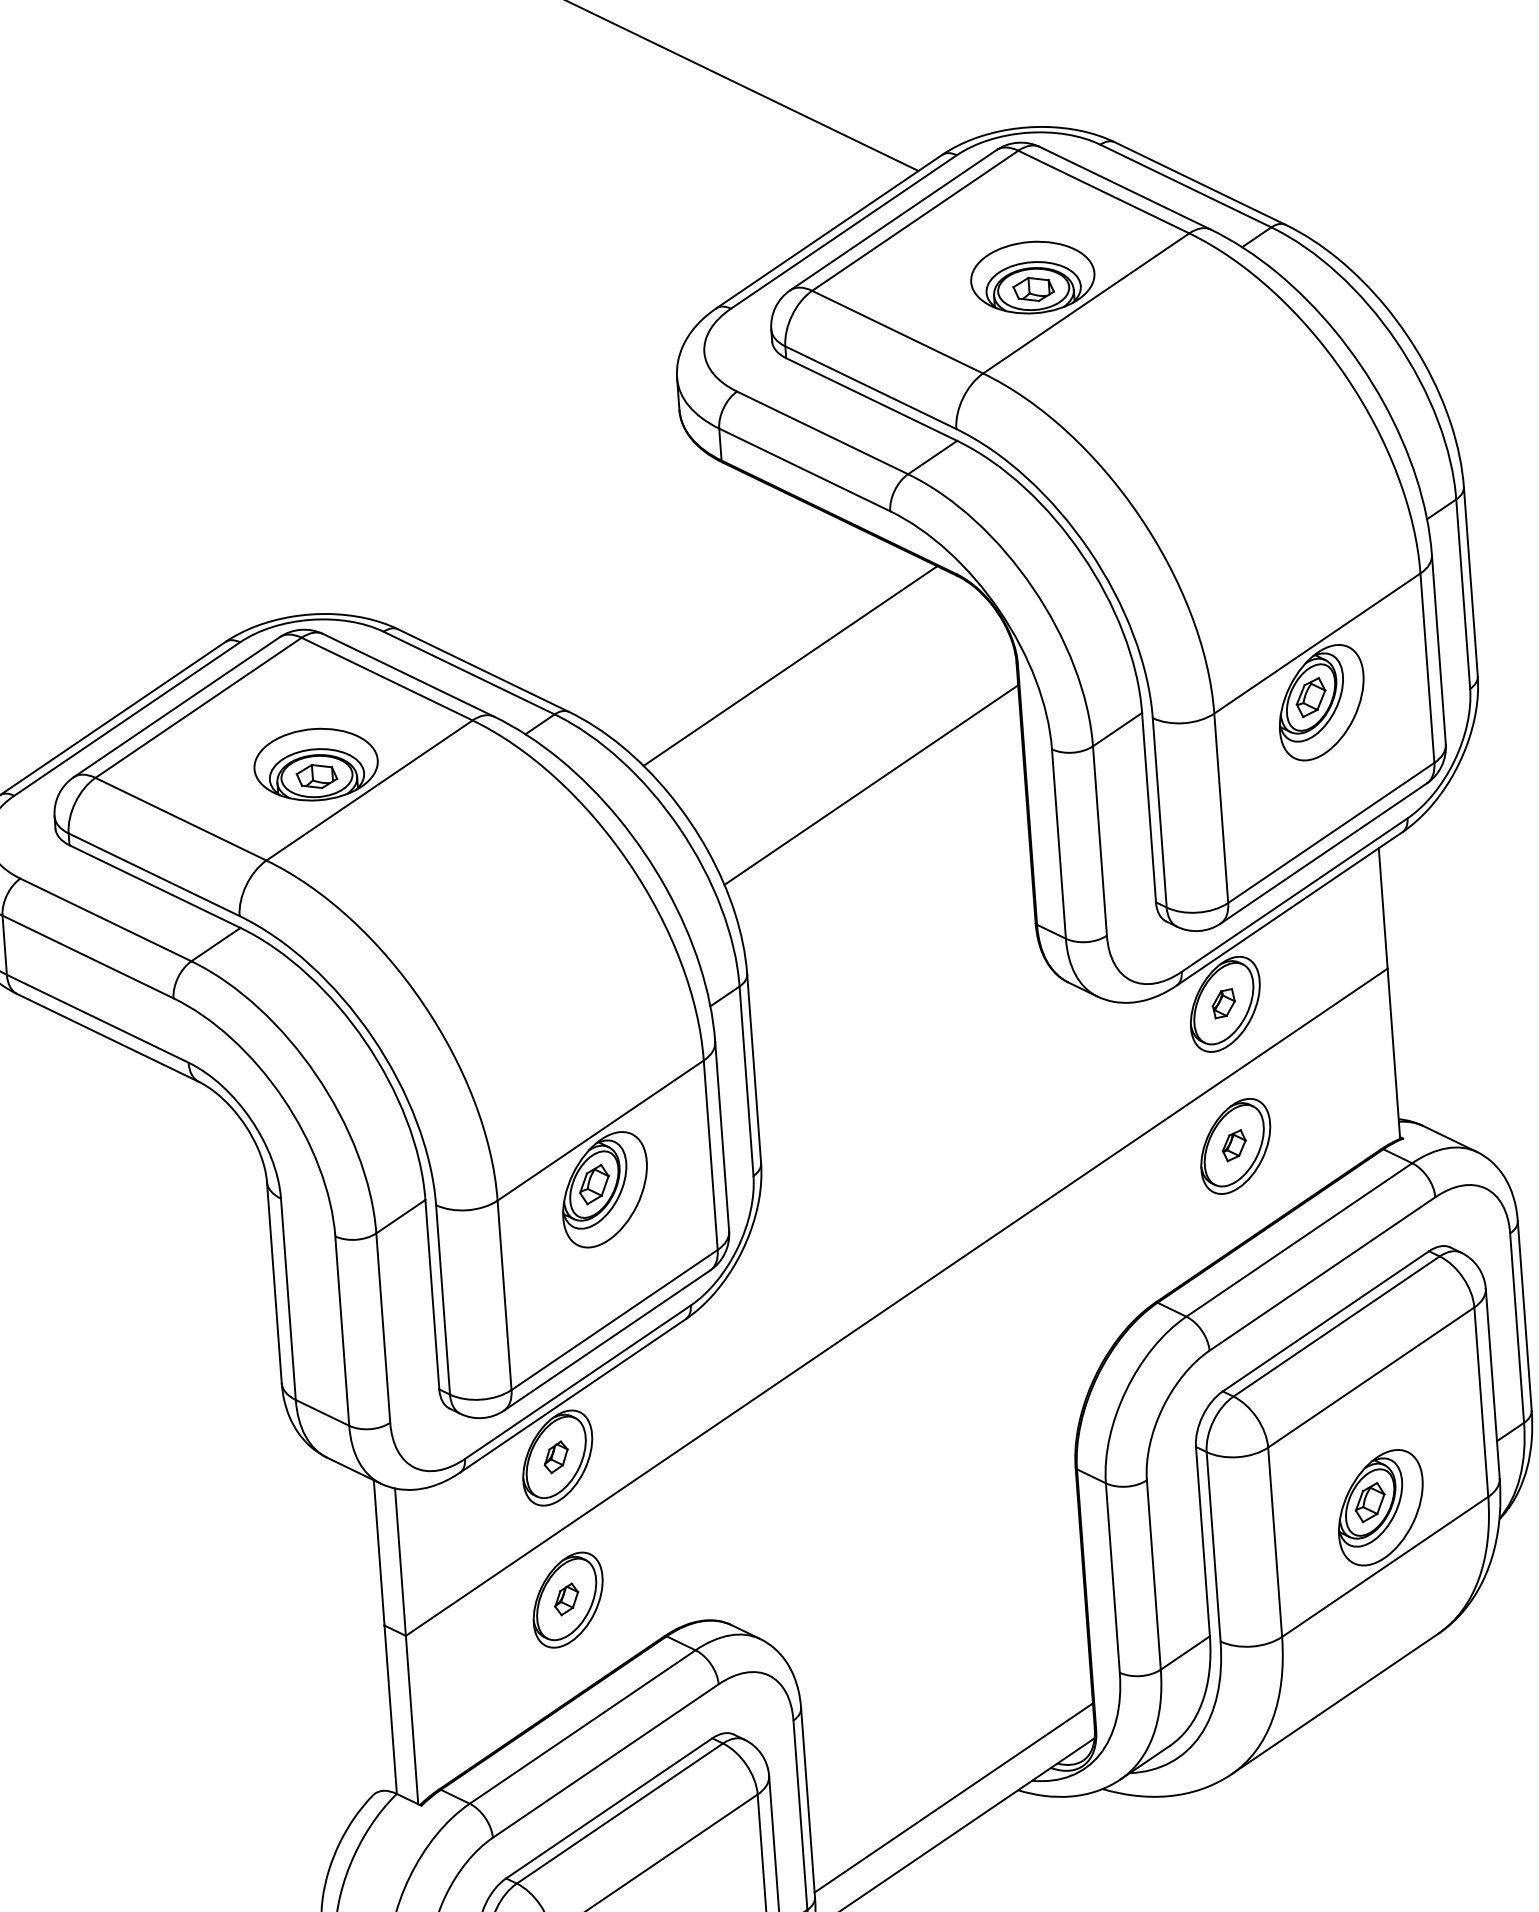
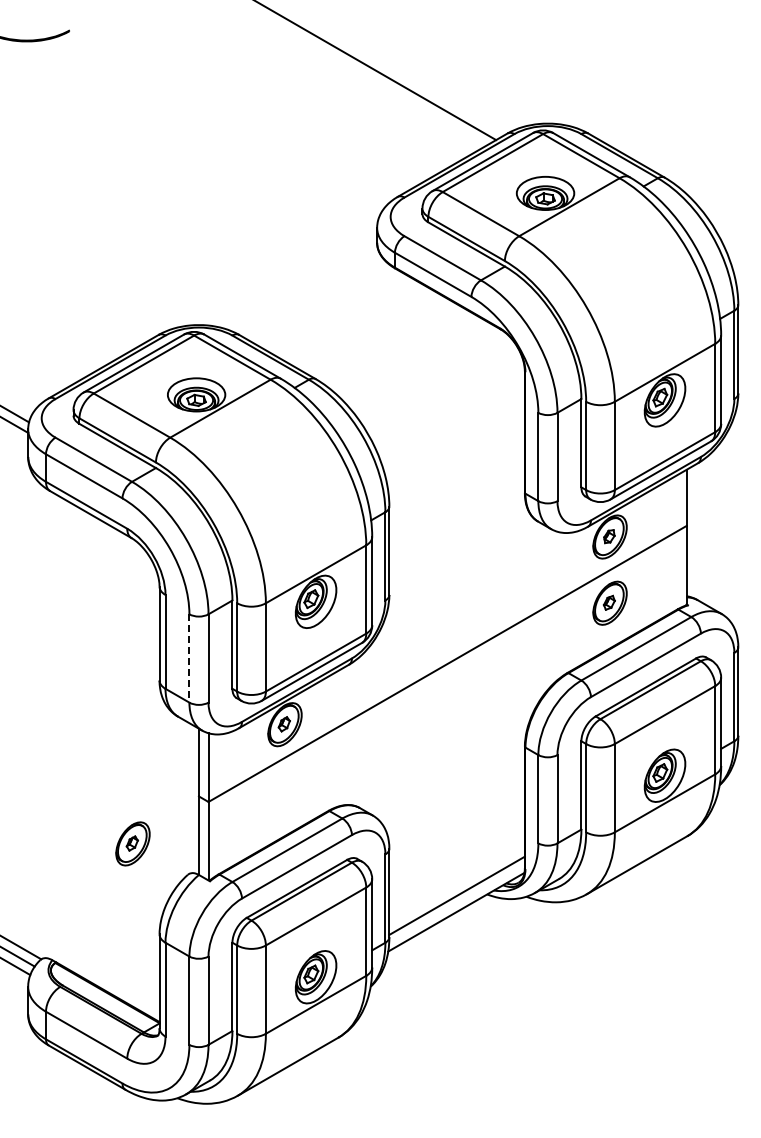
line: (789, 666) -> (419, 365), removed
line: (869, 785) -> (452, 423), removed
line: (342, 1331) -> (189, 658), solid -> dashed
part: (566, 1599) -> (132, 843), moved

